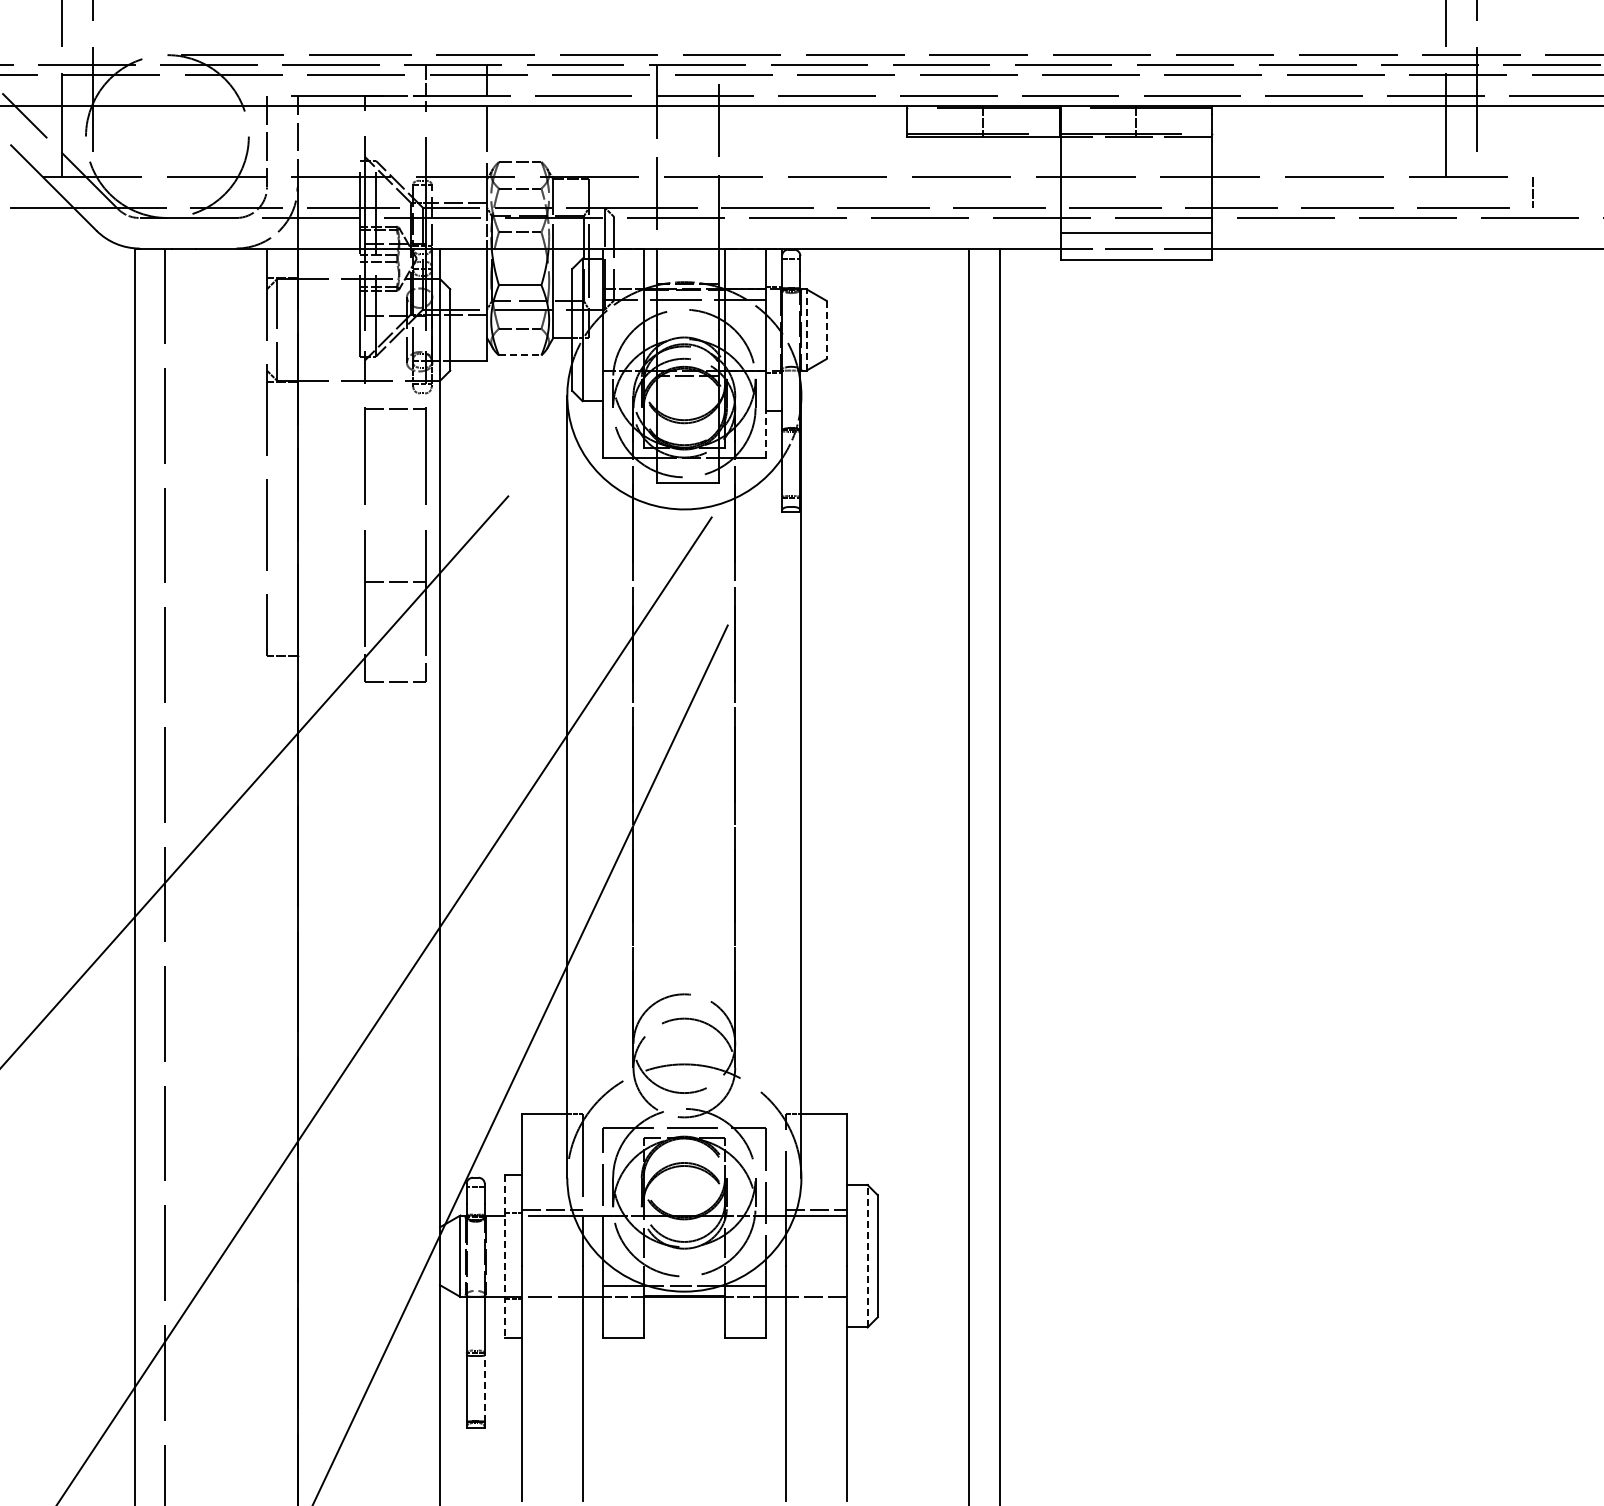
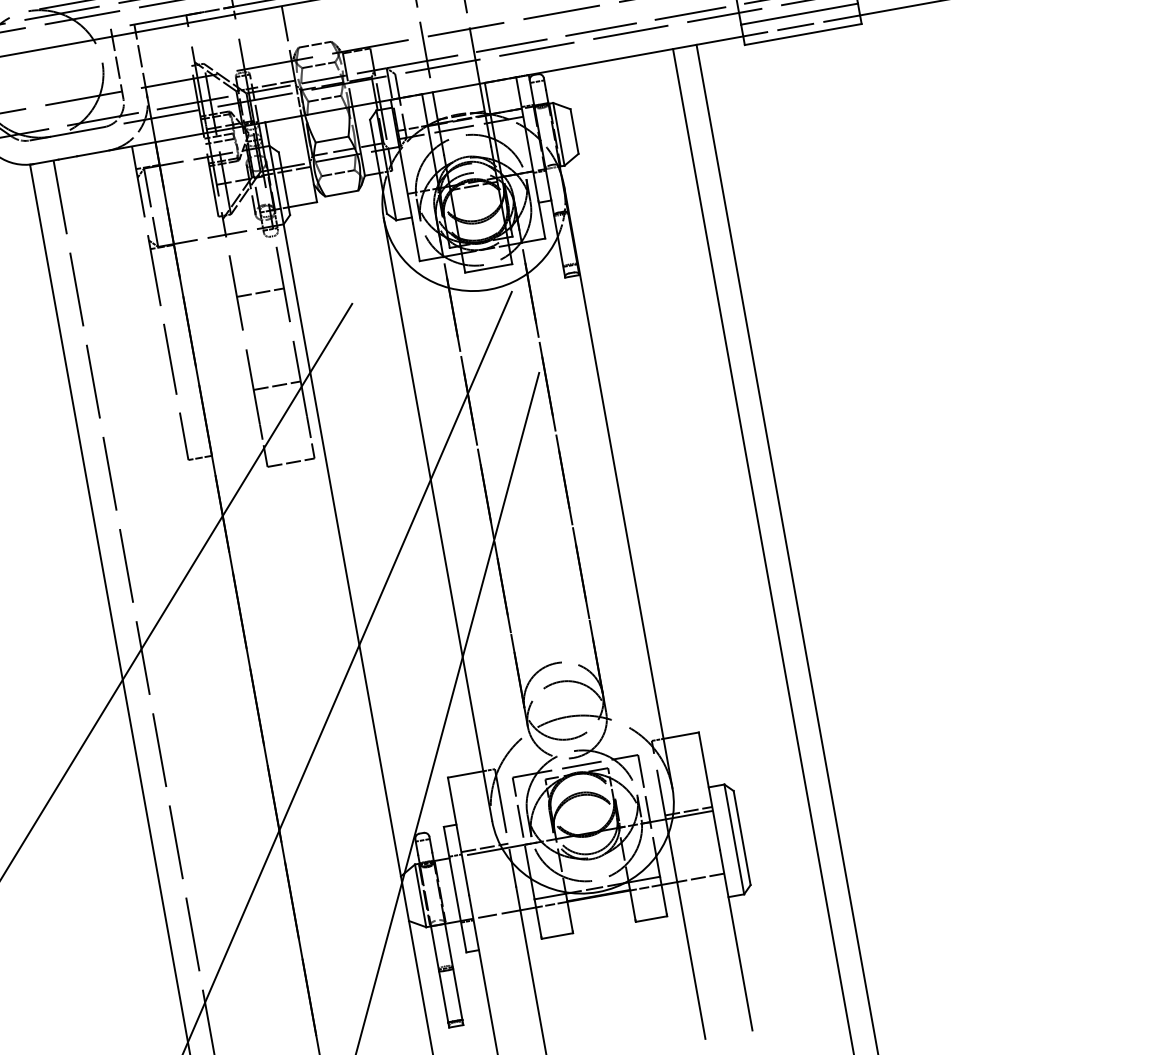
line: (806, 329) -> (558, 134), dashed -> solid
line: (826, 329) -> (574, 131), dashed -> solid
line: (520, 355) -> (342, 193), dashed -> solid
line: (395, 408) -> (260, 292), moved
line: (765, 432) -> (541, 219), dashed -> solid
line: (867, 1255) -> (734, 838), dashed -> solid
line: (505, 1256) -> (455, 889), dashed -> solid
line: (484, 1387) -> (457, 993), dashed -> solid

